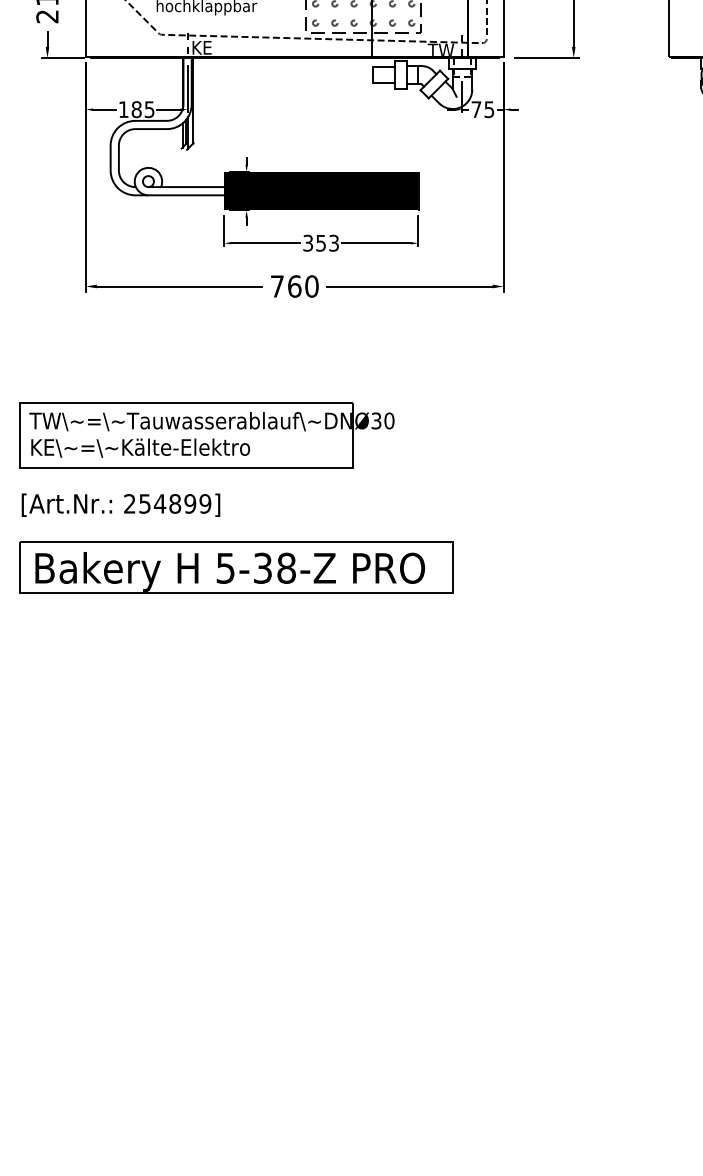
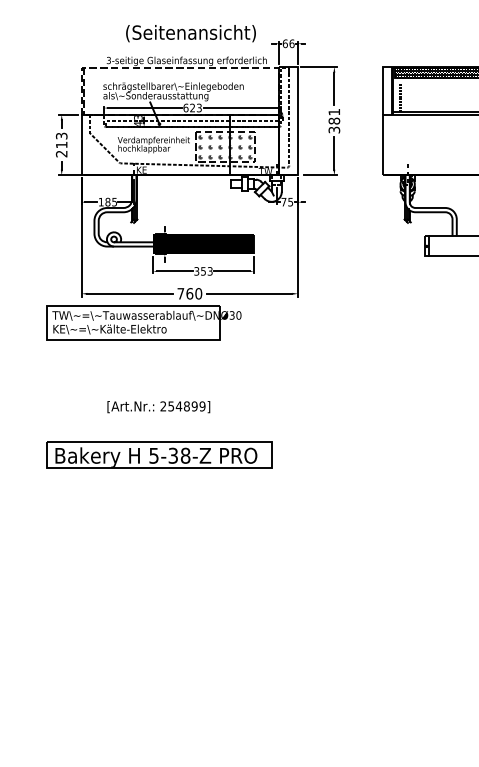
part: (205, 434) -> (143, 322), moved
text: (120, 505) -> (158, 407), moved
part: (236, 565) -> (159, 454), moved

